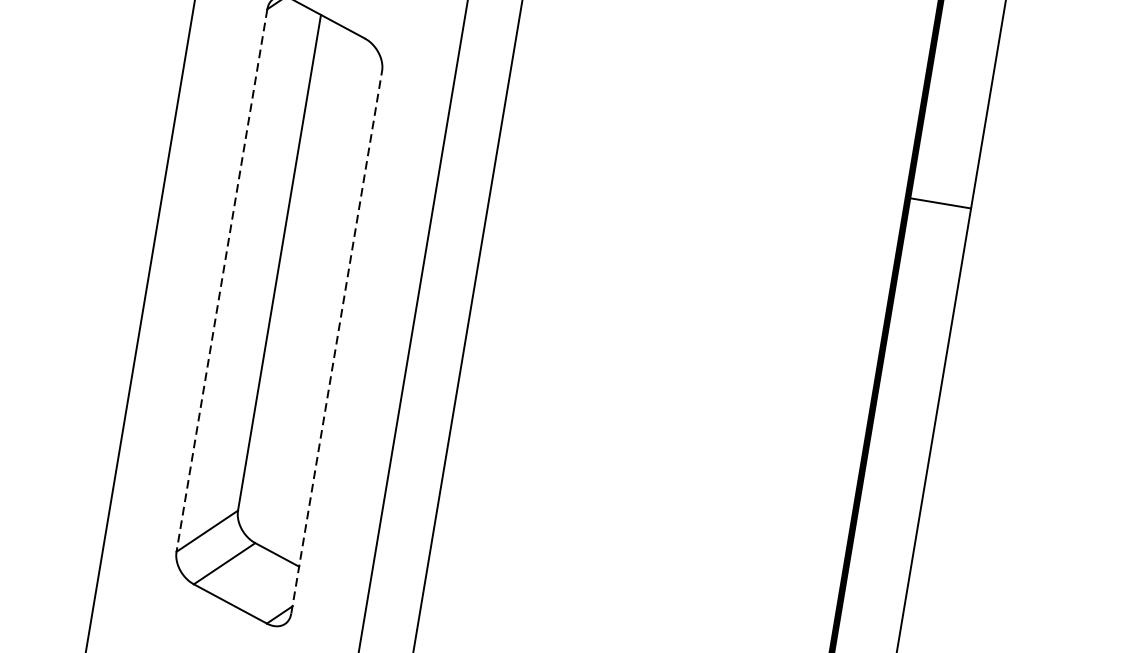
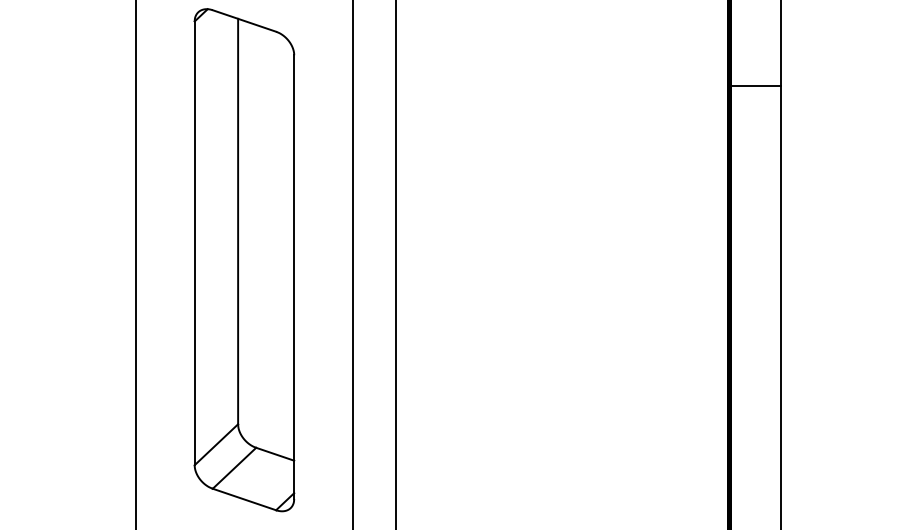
line: (221, 280) -> (194, 243), dashed -> solid
line: (336, 342) -> (294, 277), dashed -> solid

